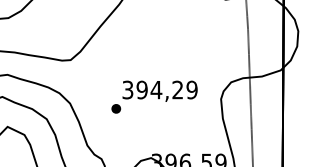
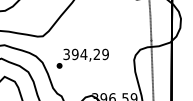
text: (154, 96) -> (82, 58), moved

